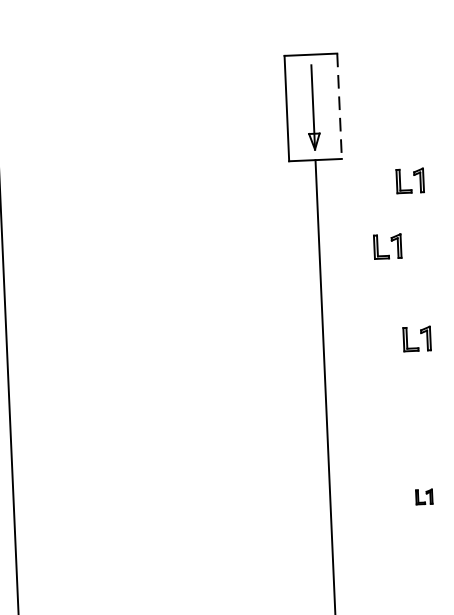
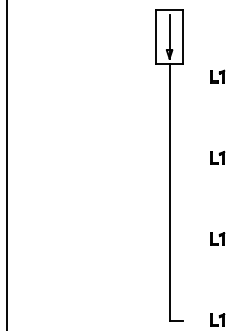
line: (340, 107) -> (183, 37), dashed -> solid
part: (387, 245) -> (204, 109), removed
part: (423, 495) -> (217, 238), size x1.67

